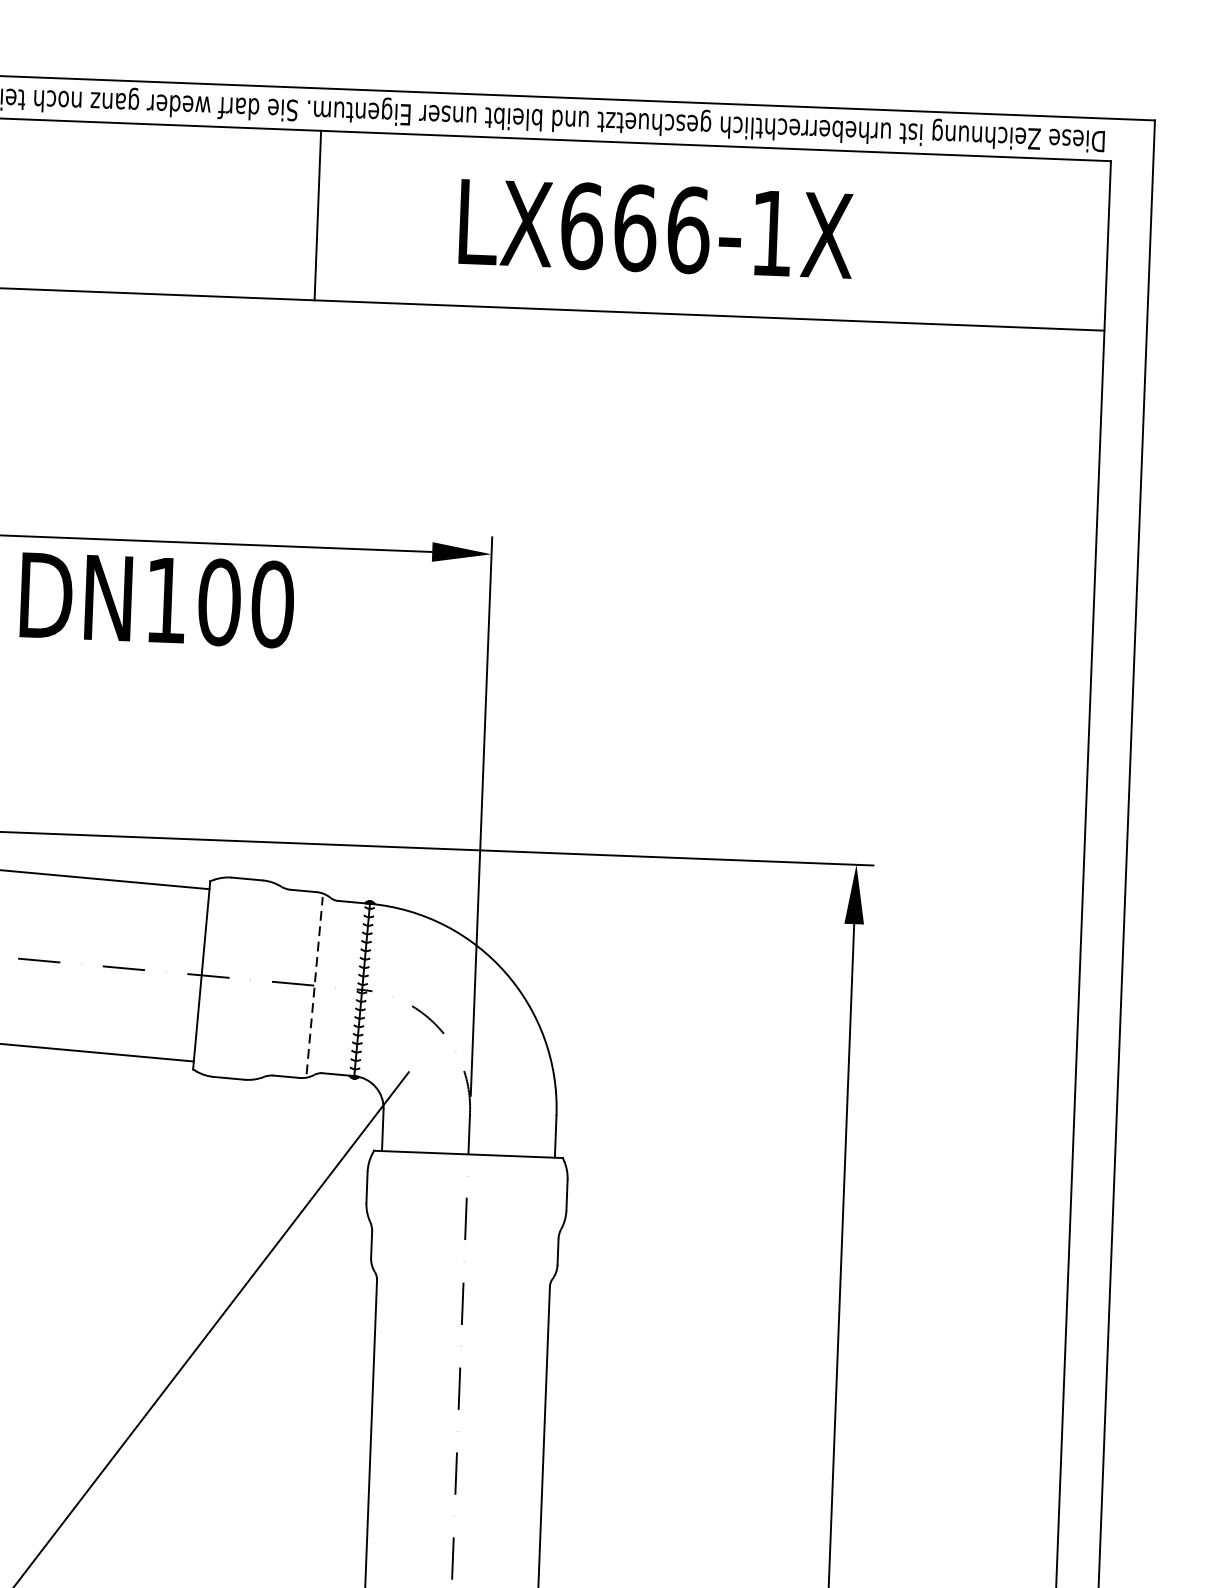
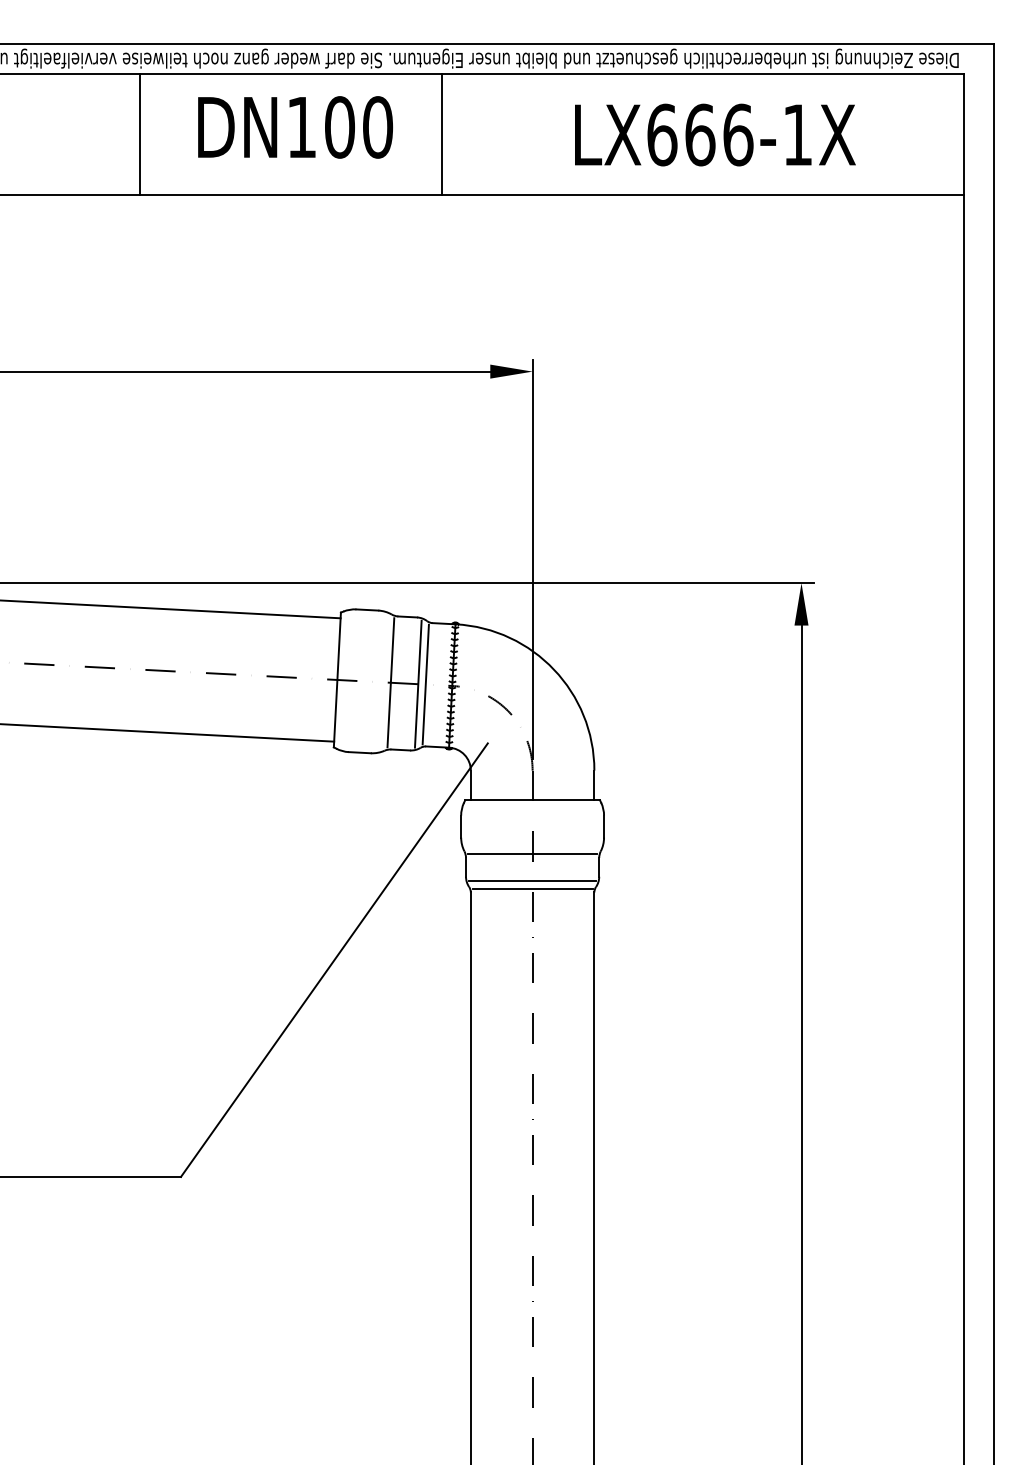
line: (317, 215) -> (442, 134), moved
text: (656, 228) -> (715, 134), moved
text: (157, 600) -> (295, 127), moved
line: (275, 981) -> (390, 682), added
line: (315, 984) -> (418, 683), dashed -> solid
line: (324, 986) -> (425, 684), added
line: (465, 1228) -> (532, 853), added
line: (463, 1267) -> (532, 881), added
line: (463, 1277) -> (532, 888), added

